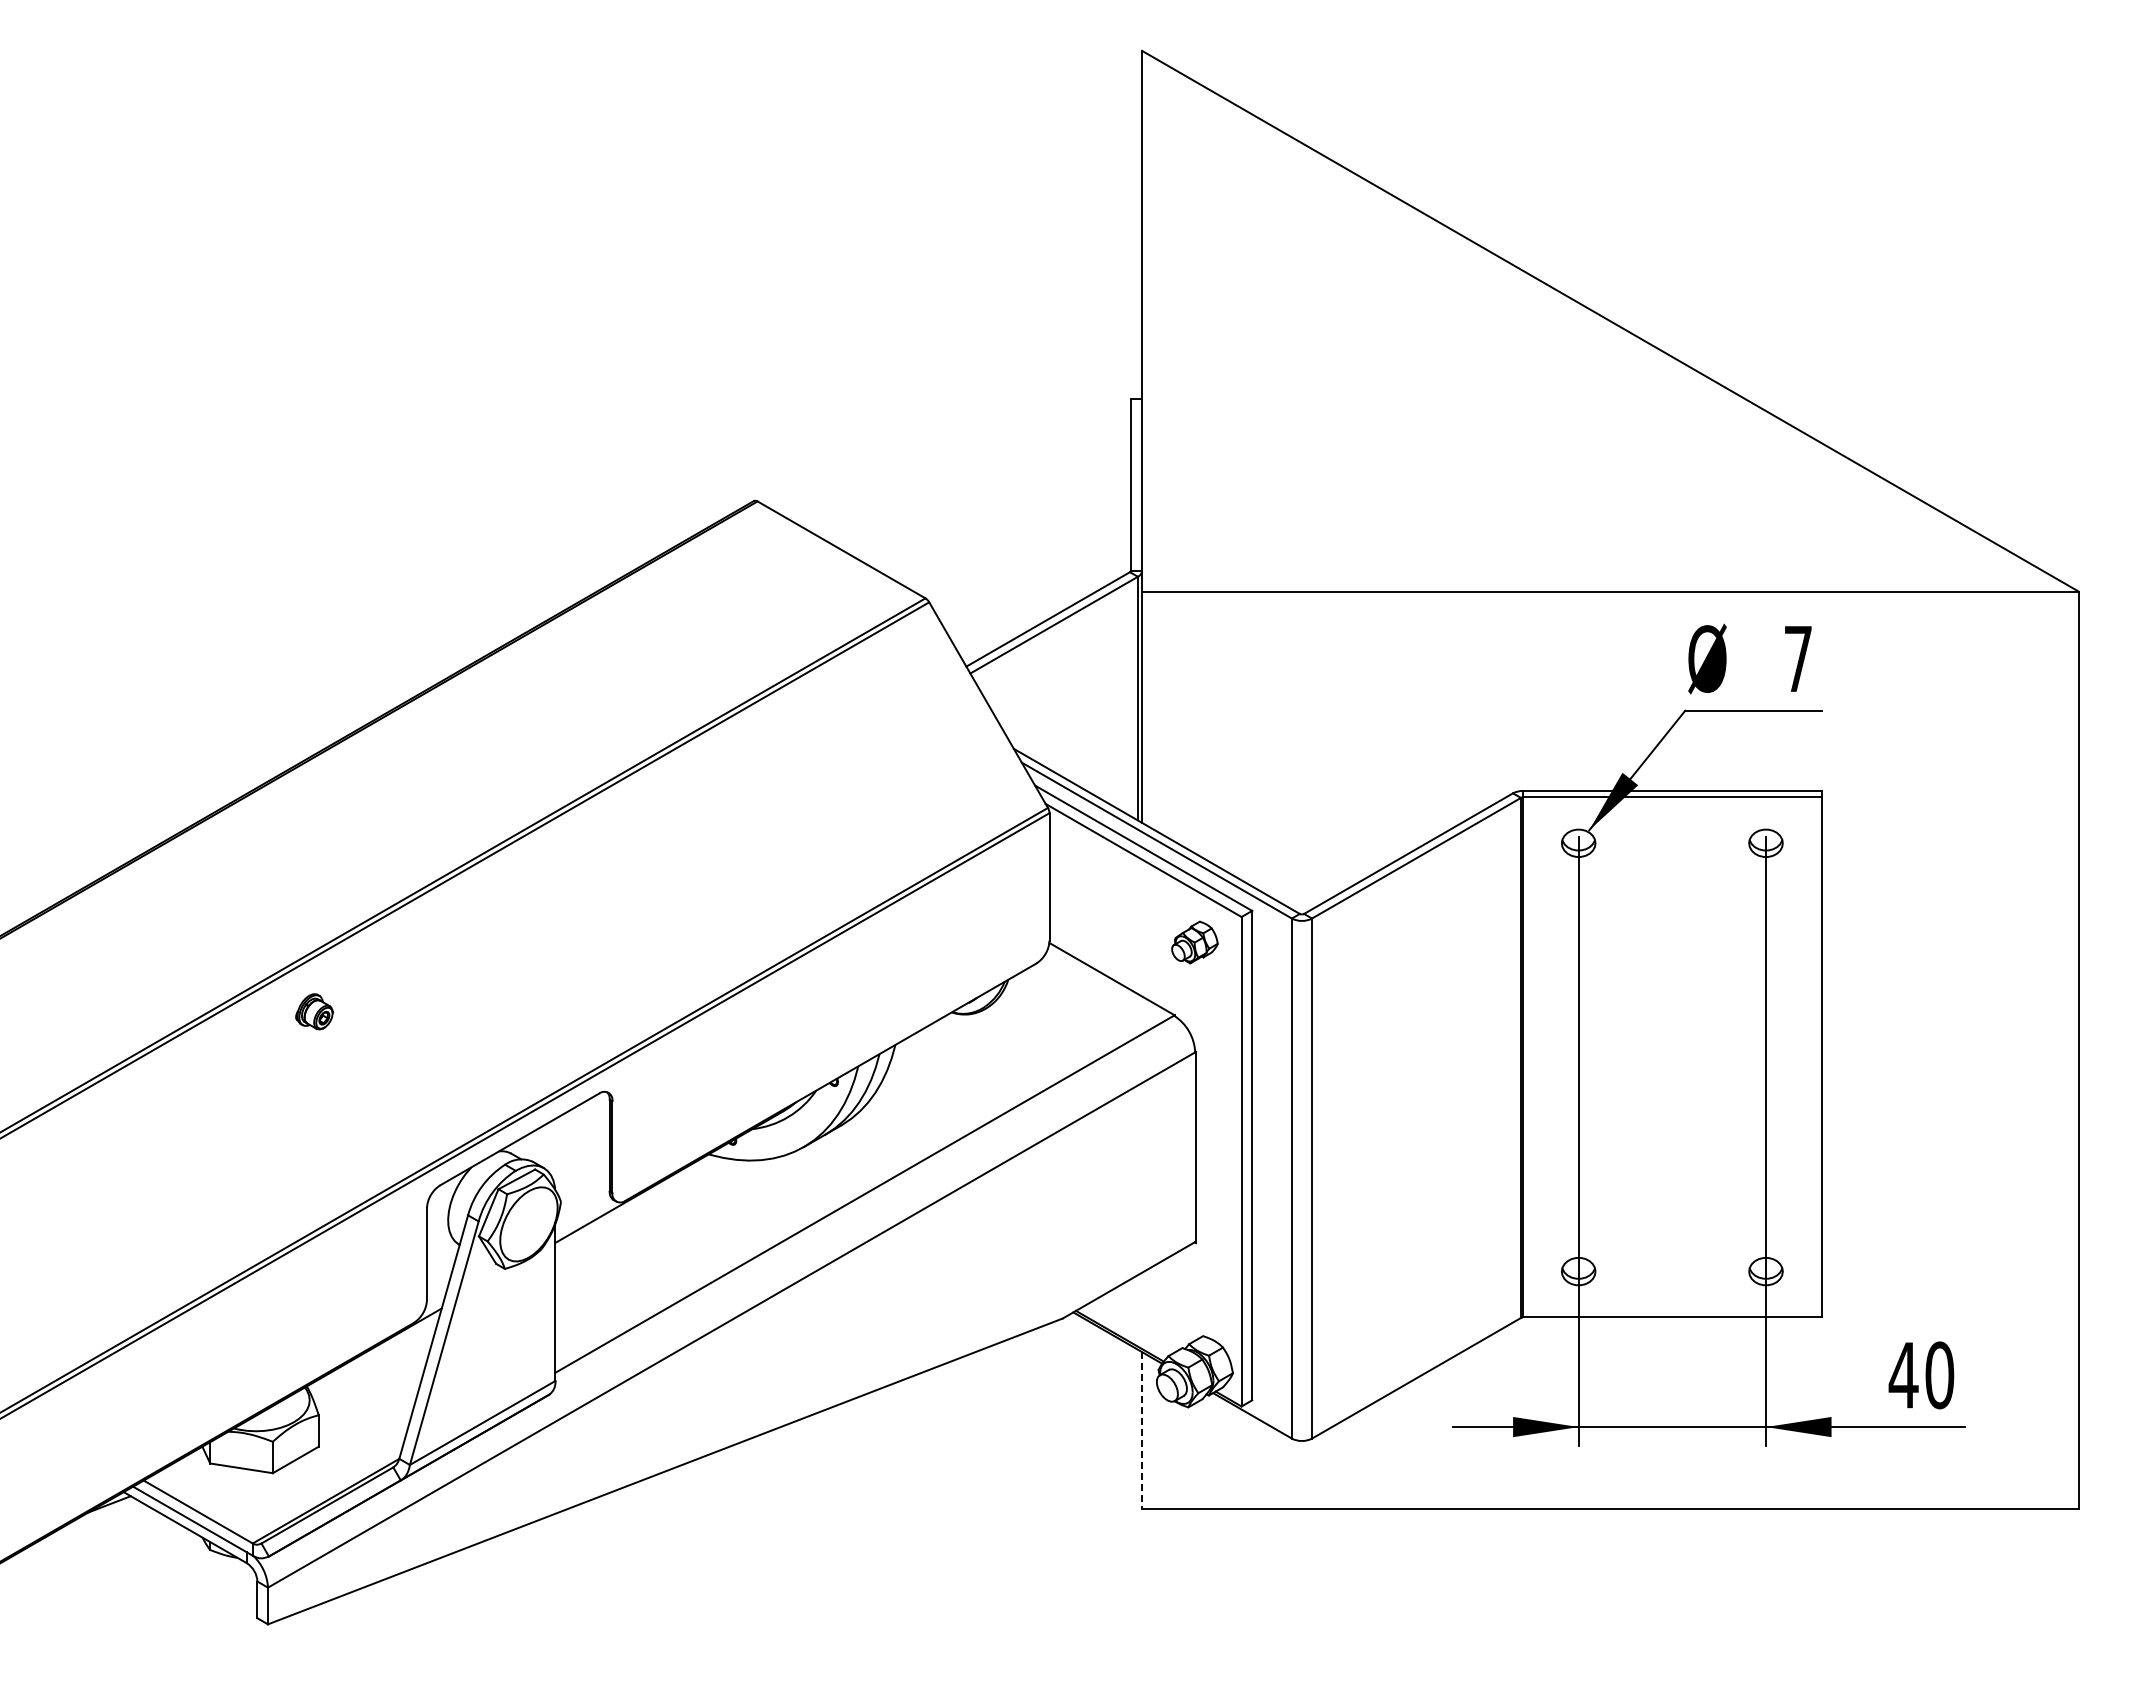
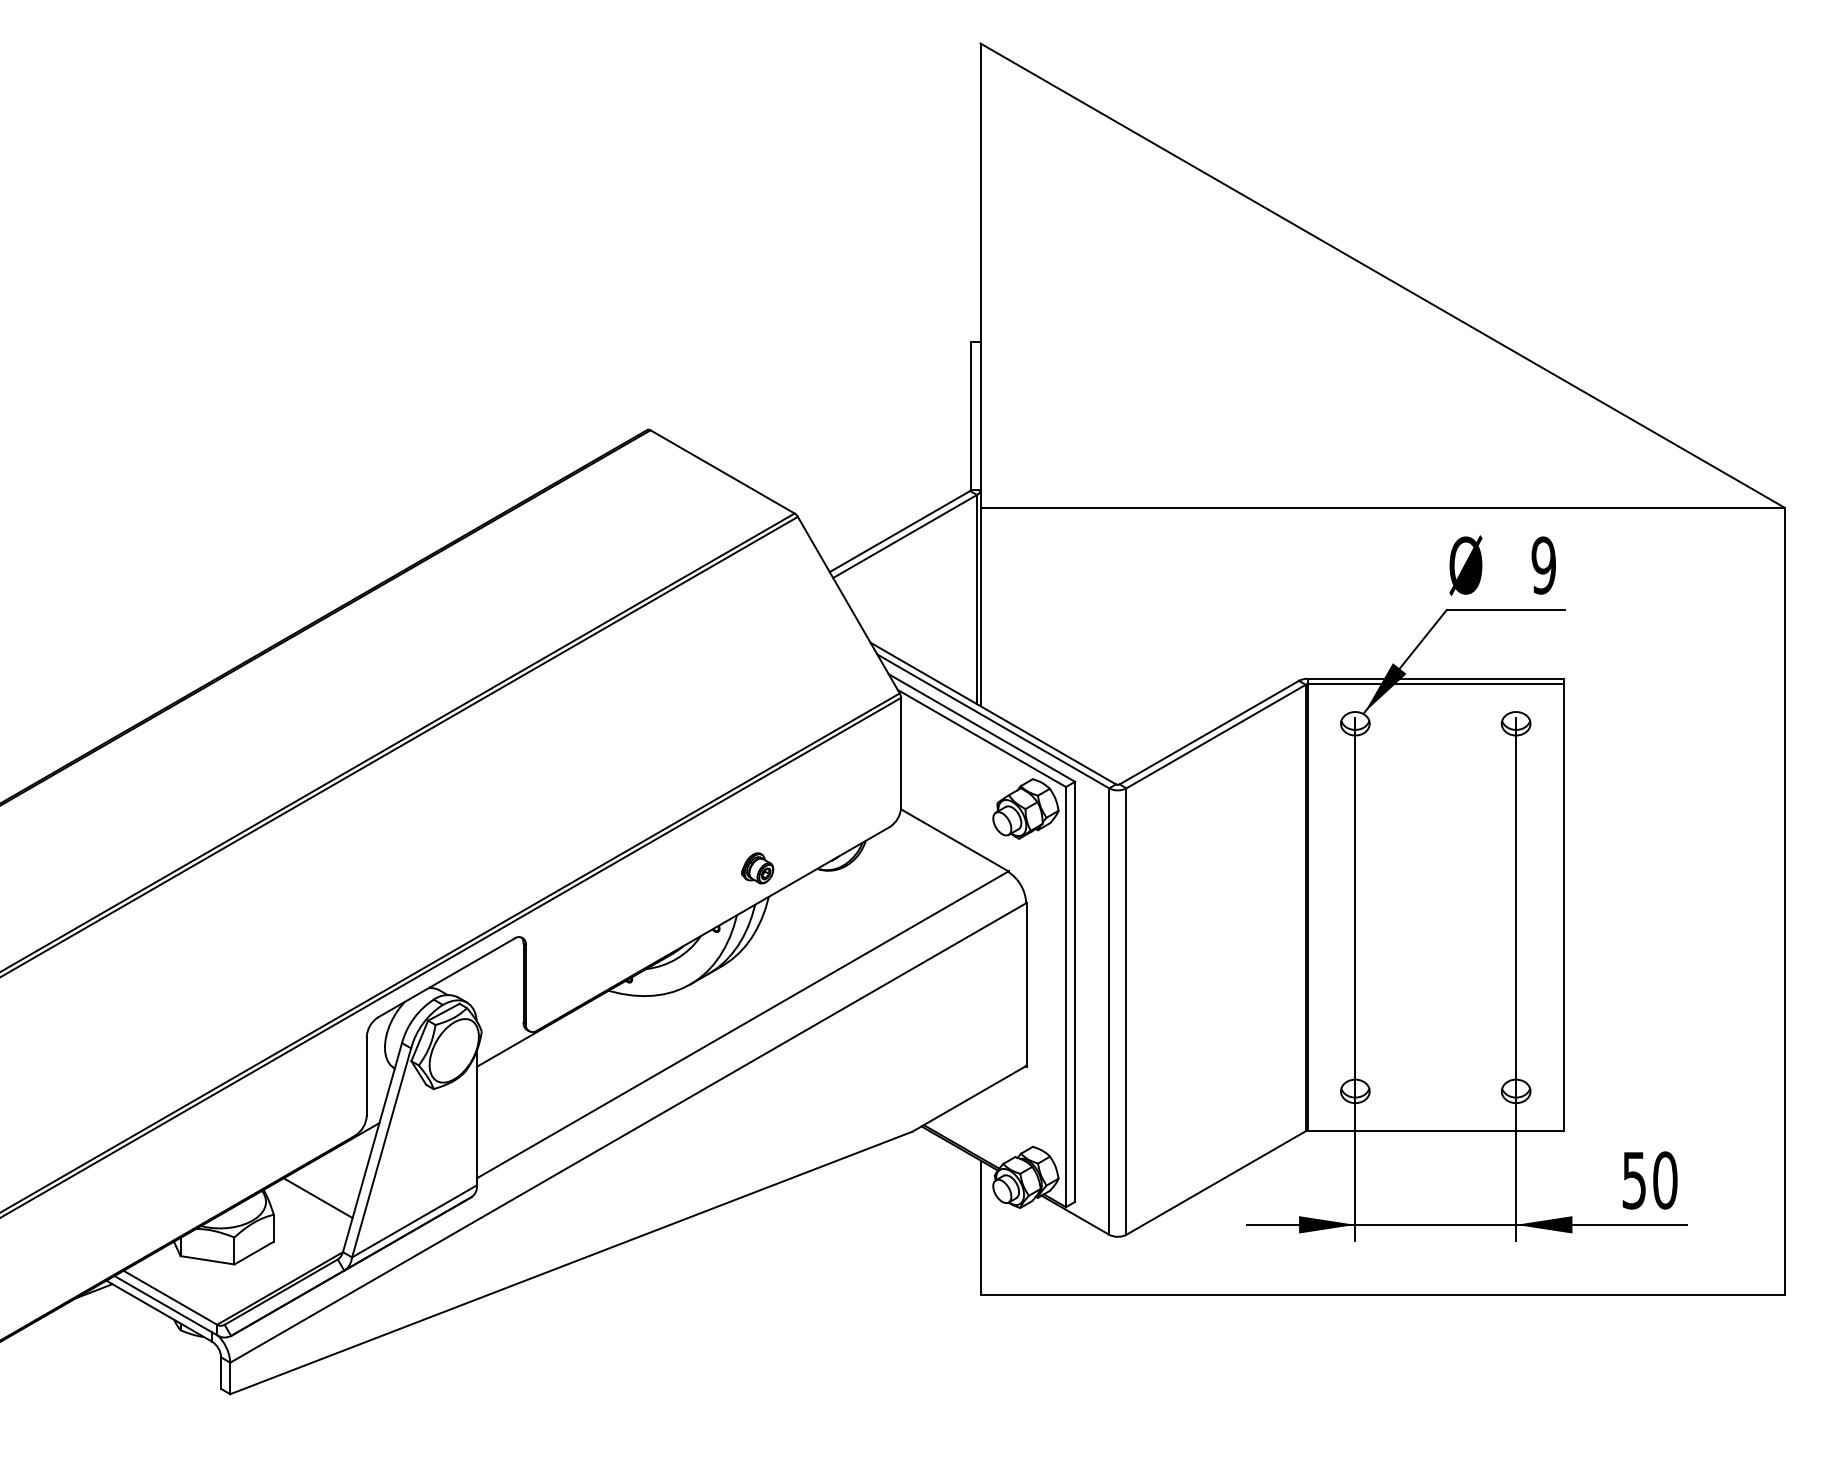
text: (1798, 658) -> (1544, 565), 7 -> 9
part: (1194, 942) -> (1025, 808), size x1.67
part: (314, 1011) -> (757, 868), moved
text: (1903, 1375) -> (1634, 1180), 40 -> 50
line: (370, 1395) -> (318, 1197), added
line: (1142, 1430) -> (980, 1227), dashed -> solid

